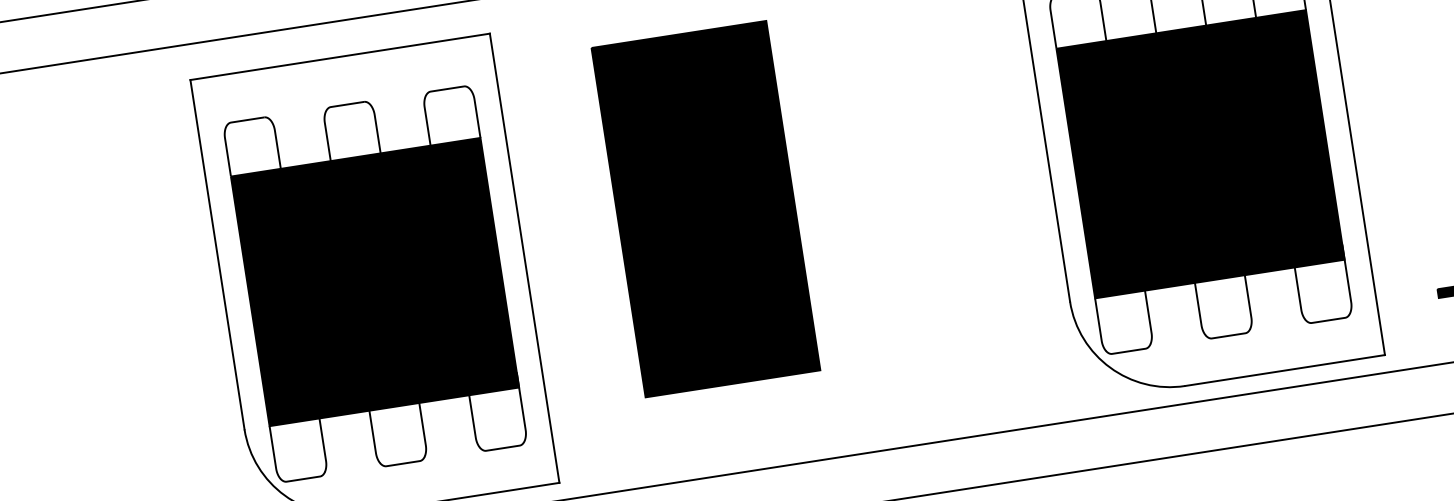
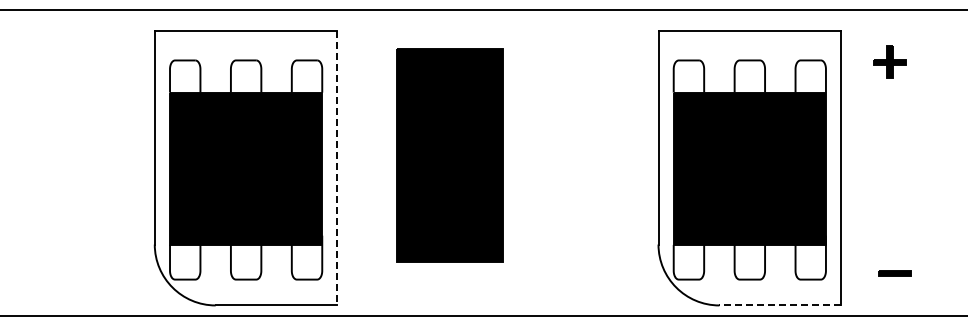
line: (524, 258) -> (337, 168), solid -> dashed
line: (1285, 370) -> (780, 305), solid -> dashed

